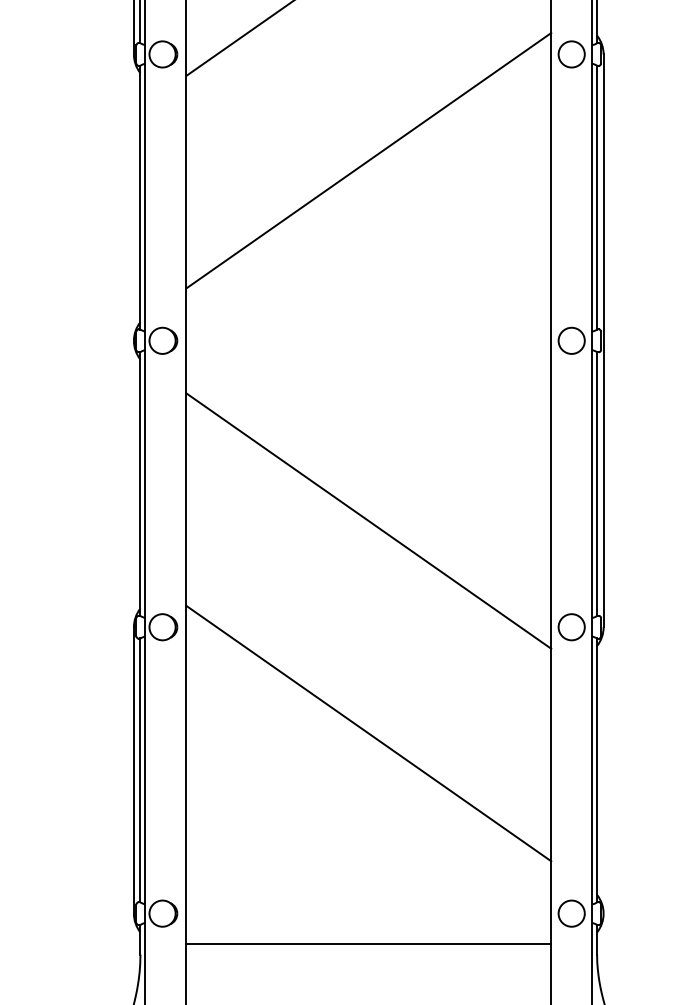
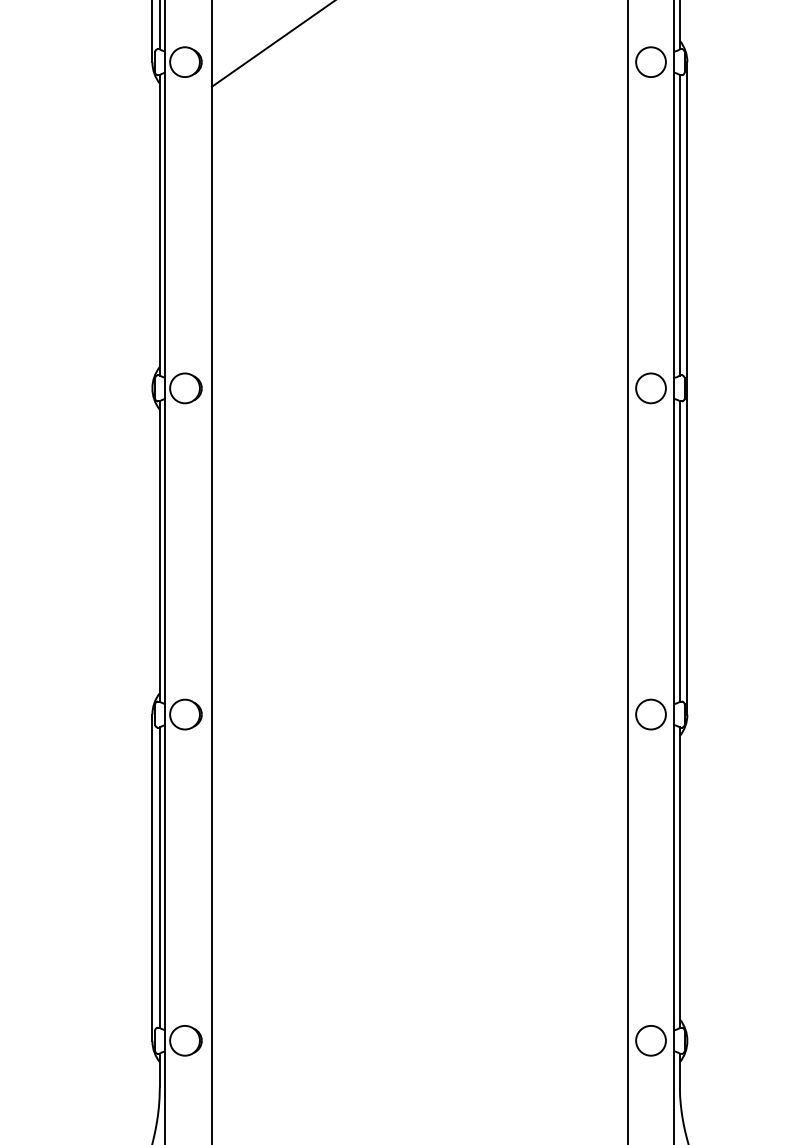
line: (368, 160) -> (419, 182), removed
line: (368, 520) -> (419, 593), removed
line: (368, 733) -> (419, 835), removed
line: (368, 944) -> (419, 1075), removed

